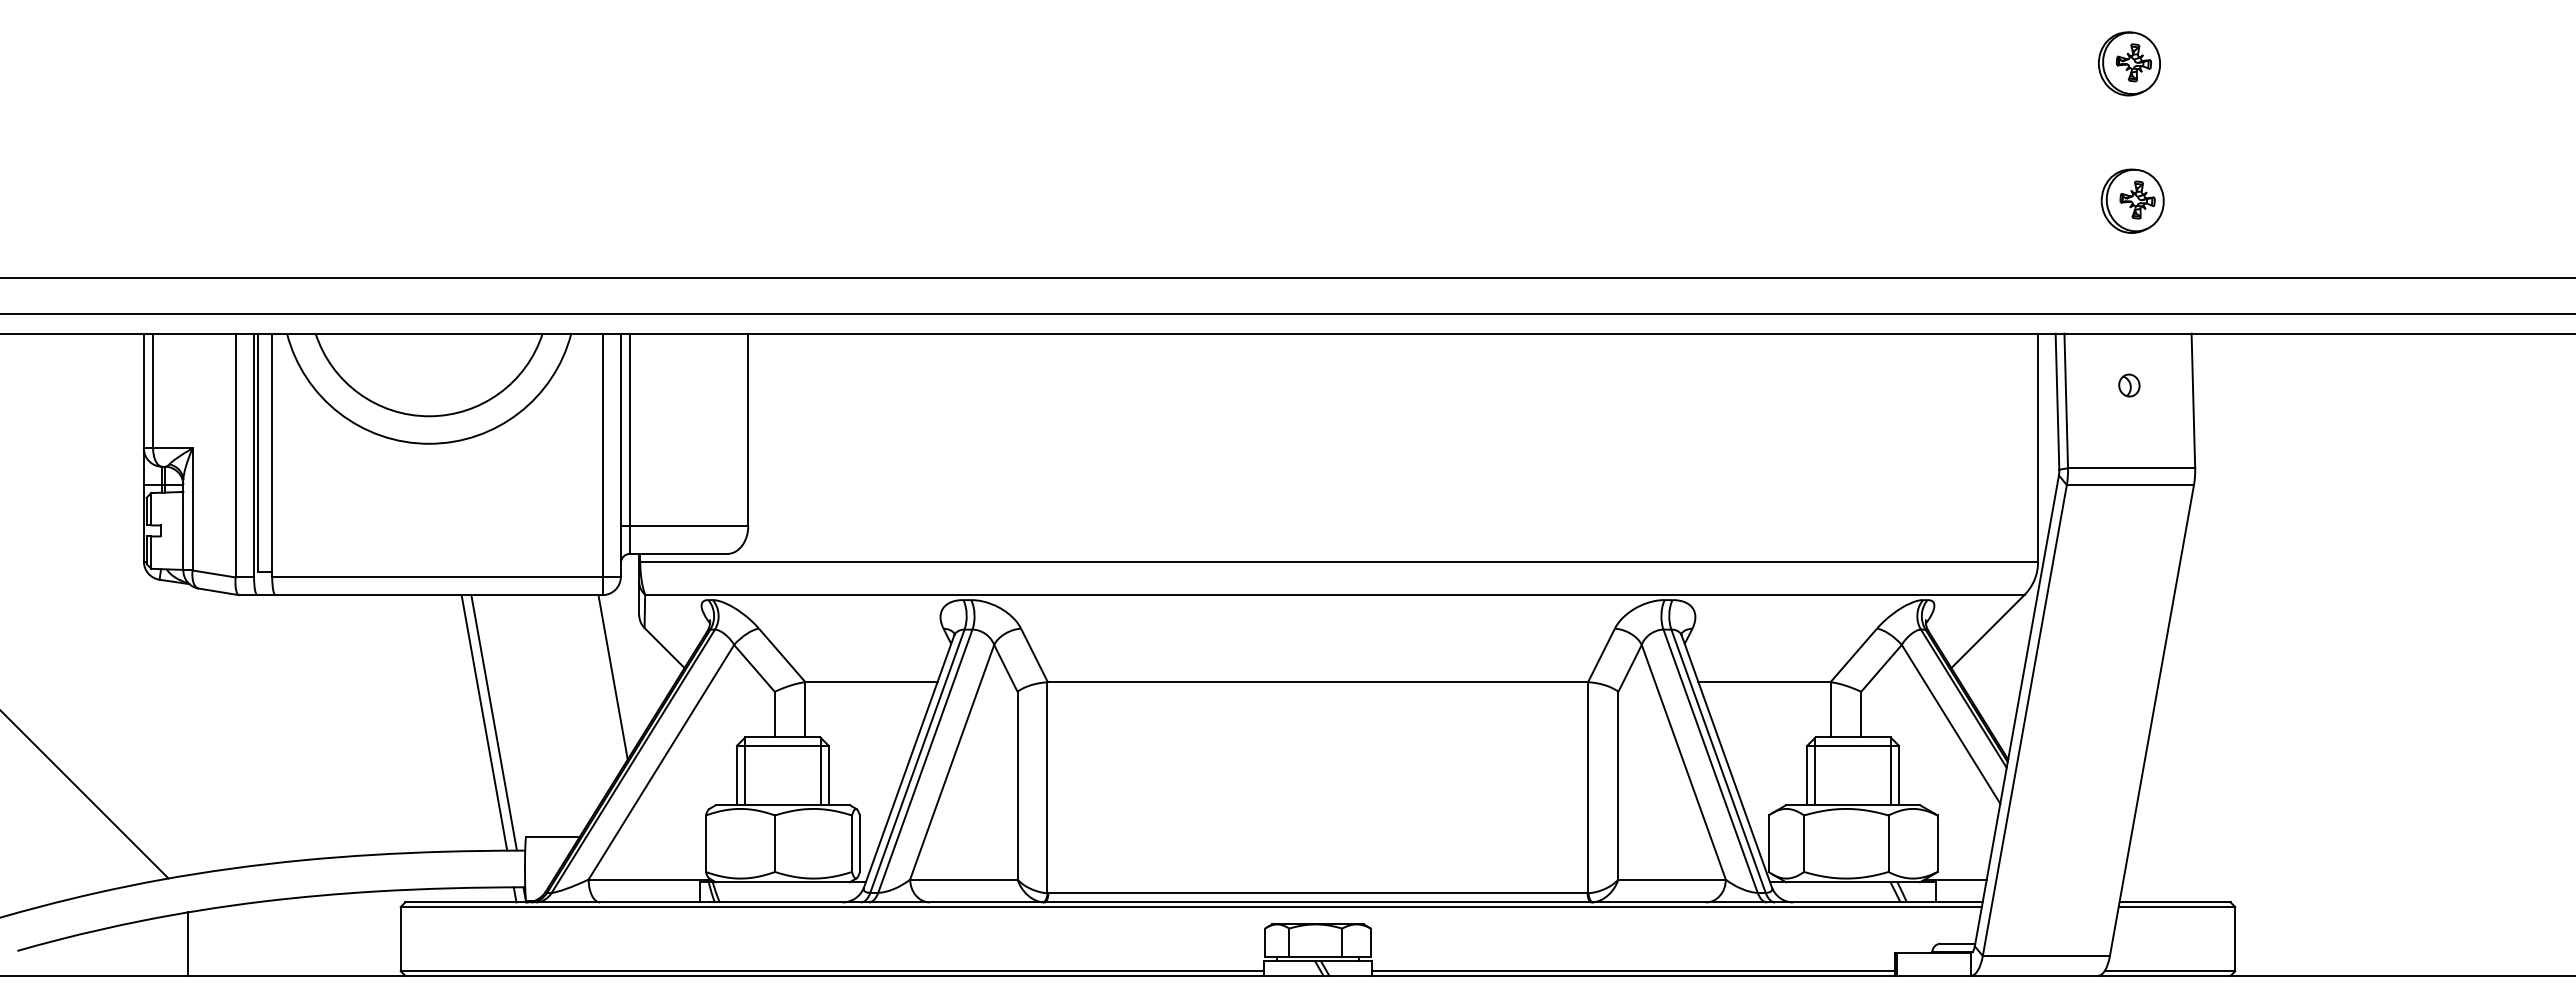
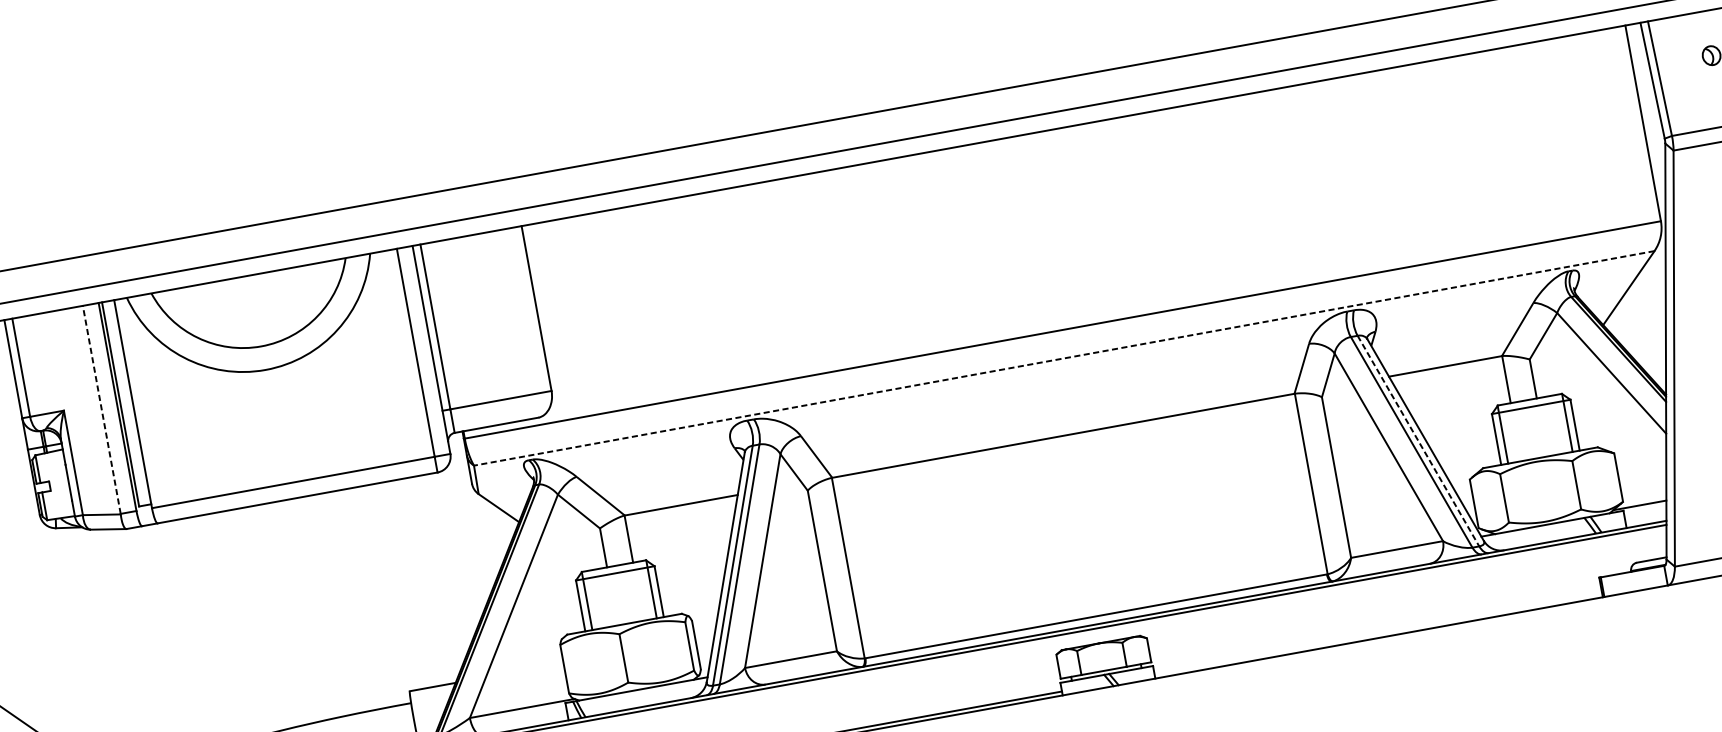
line: (235, 455) -> (101, 410), solid -> dashed
line: (1334, 594) -> (1063, 358), solid -> dashed
line: (612, 677) -> (458, 541), removed
line: (484, 722) -> (356, 599), removed
line: (493, 722) -> (364, 598), removed
line: (1718, 761) -> (1418, 441), solid -> dashed
line: (1633, 971) -> (1378, 634), removed

